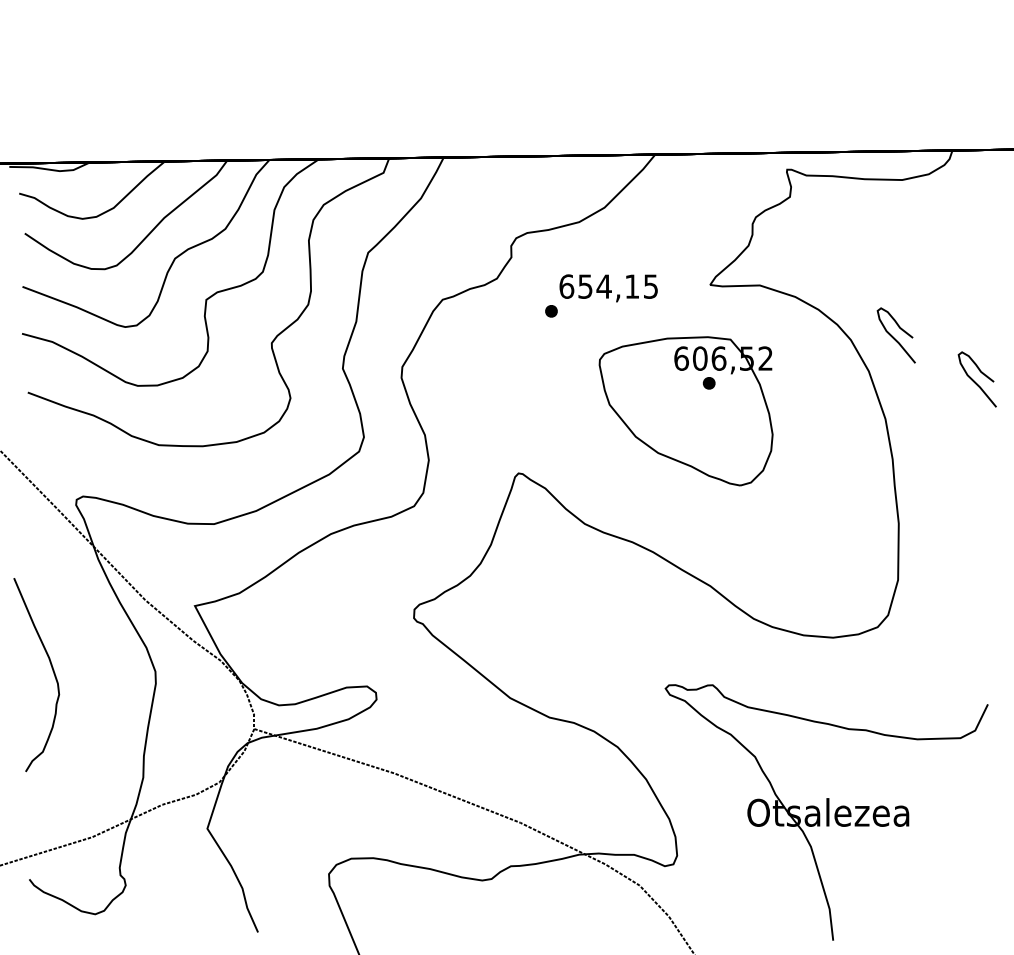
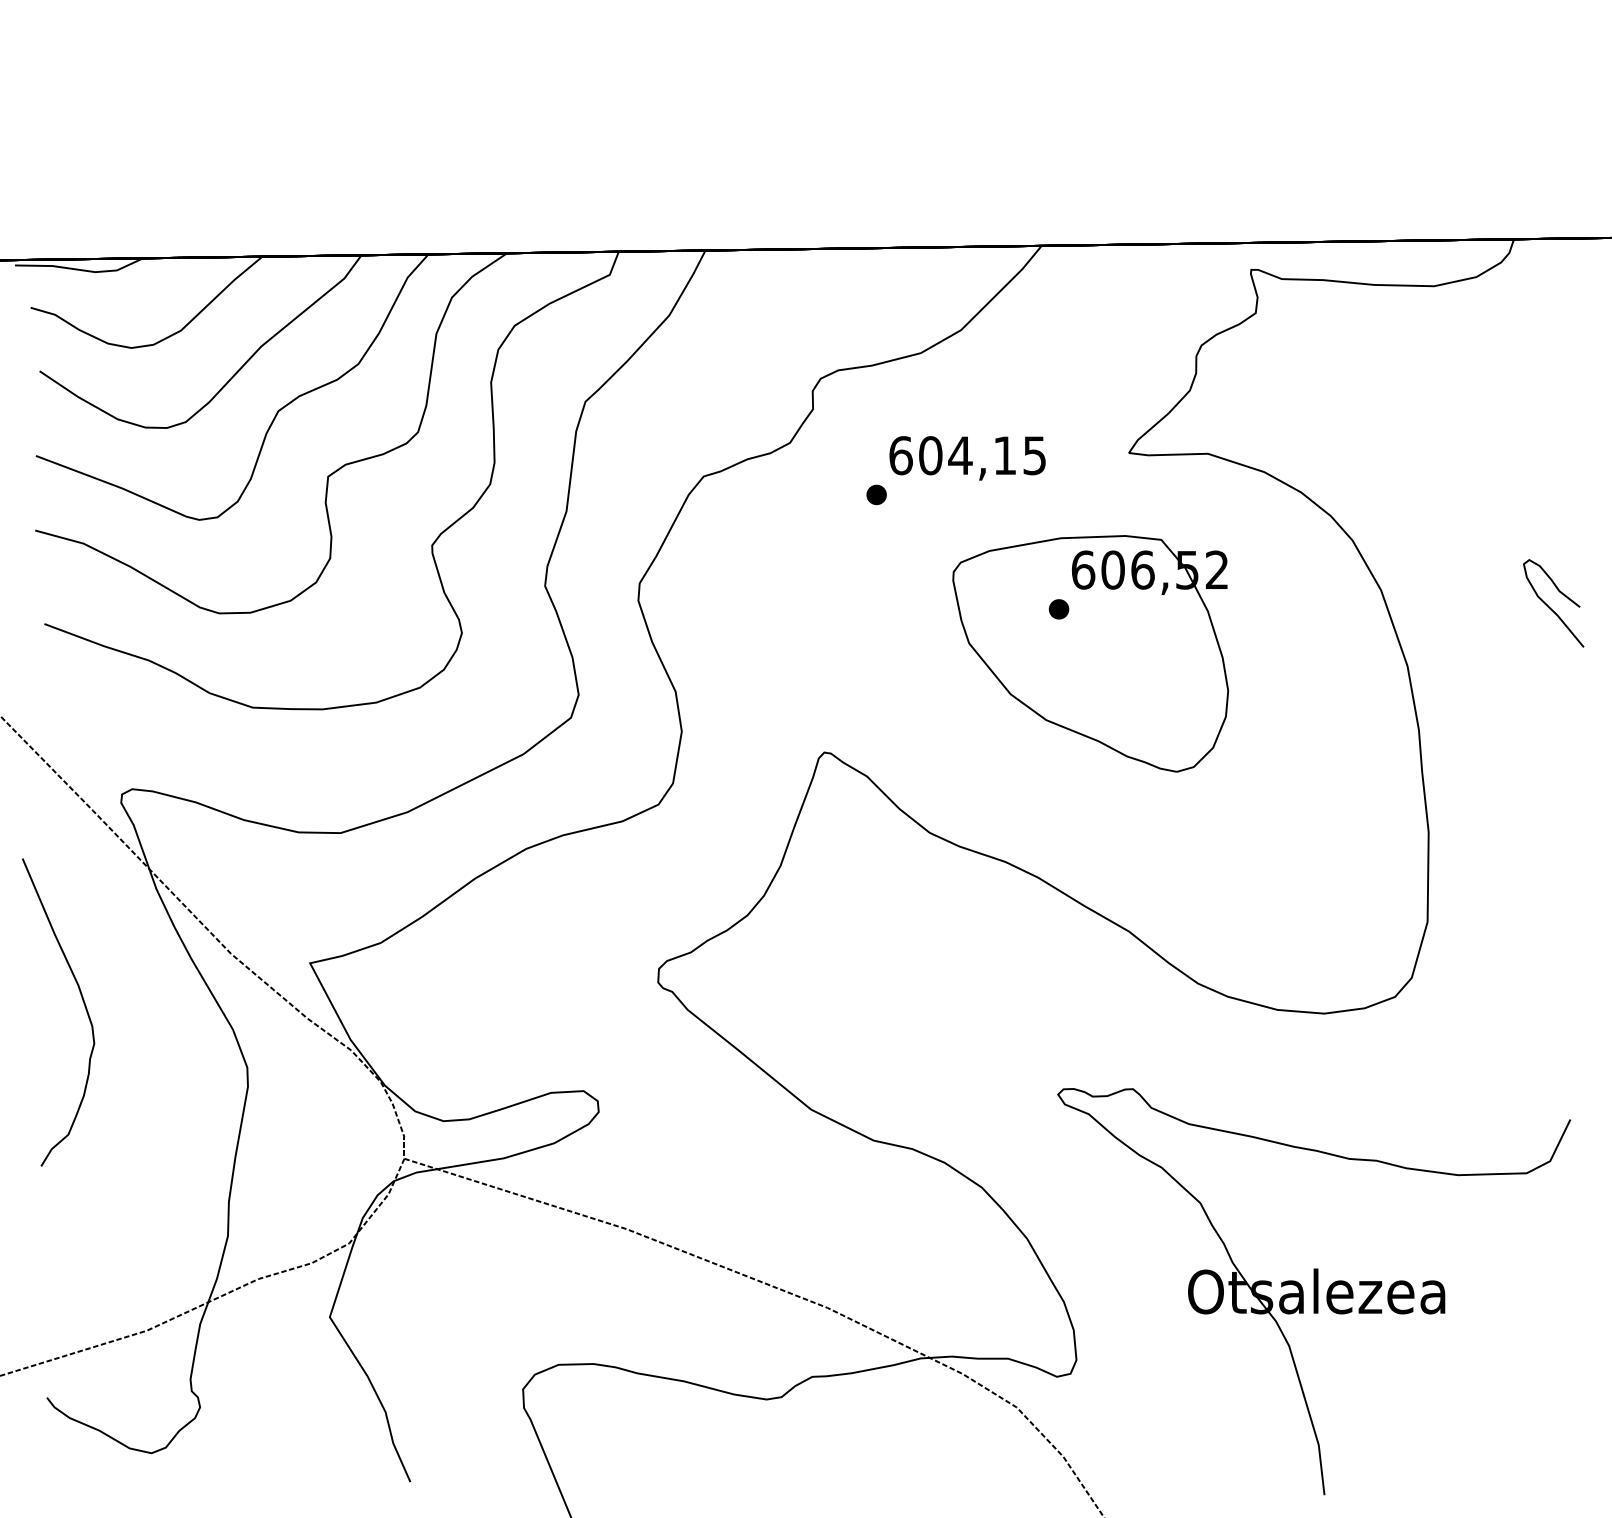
text: (585, 286) -> (930, 455), 654,15 -> 604,15
curve: (893, 336) -> (1420, 534), removed
part: (708, 383) -> (1057, 609), moved
curve: (52, 671) -> (83, 1006), moved

